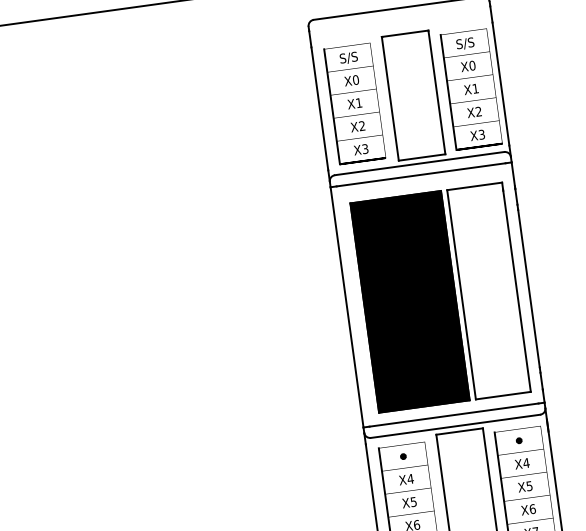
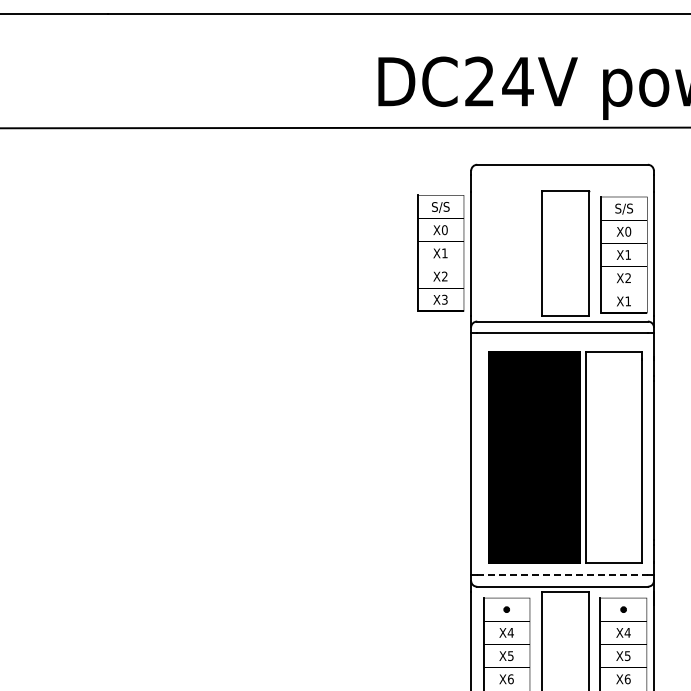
part: (354, 102) -> (440, 252), moved
text: (482, 134) -> (628, 301), X3 -> X1
line: (455, 415) -> (563, 575), solid -> dashed

